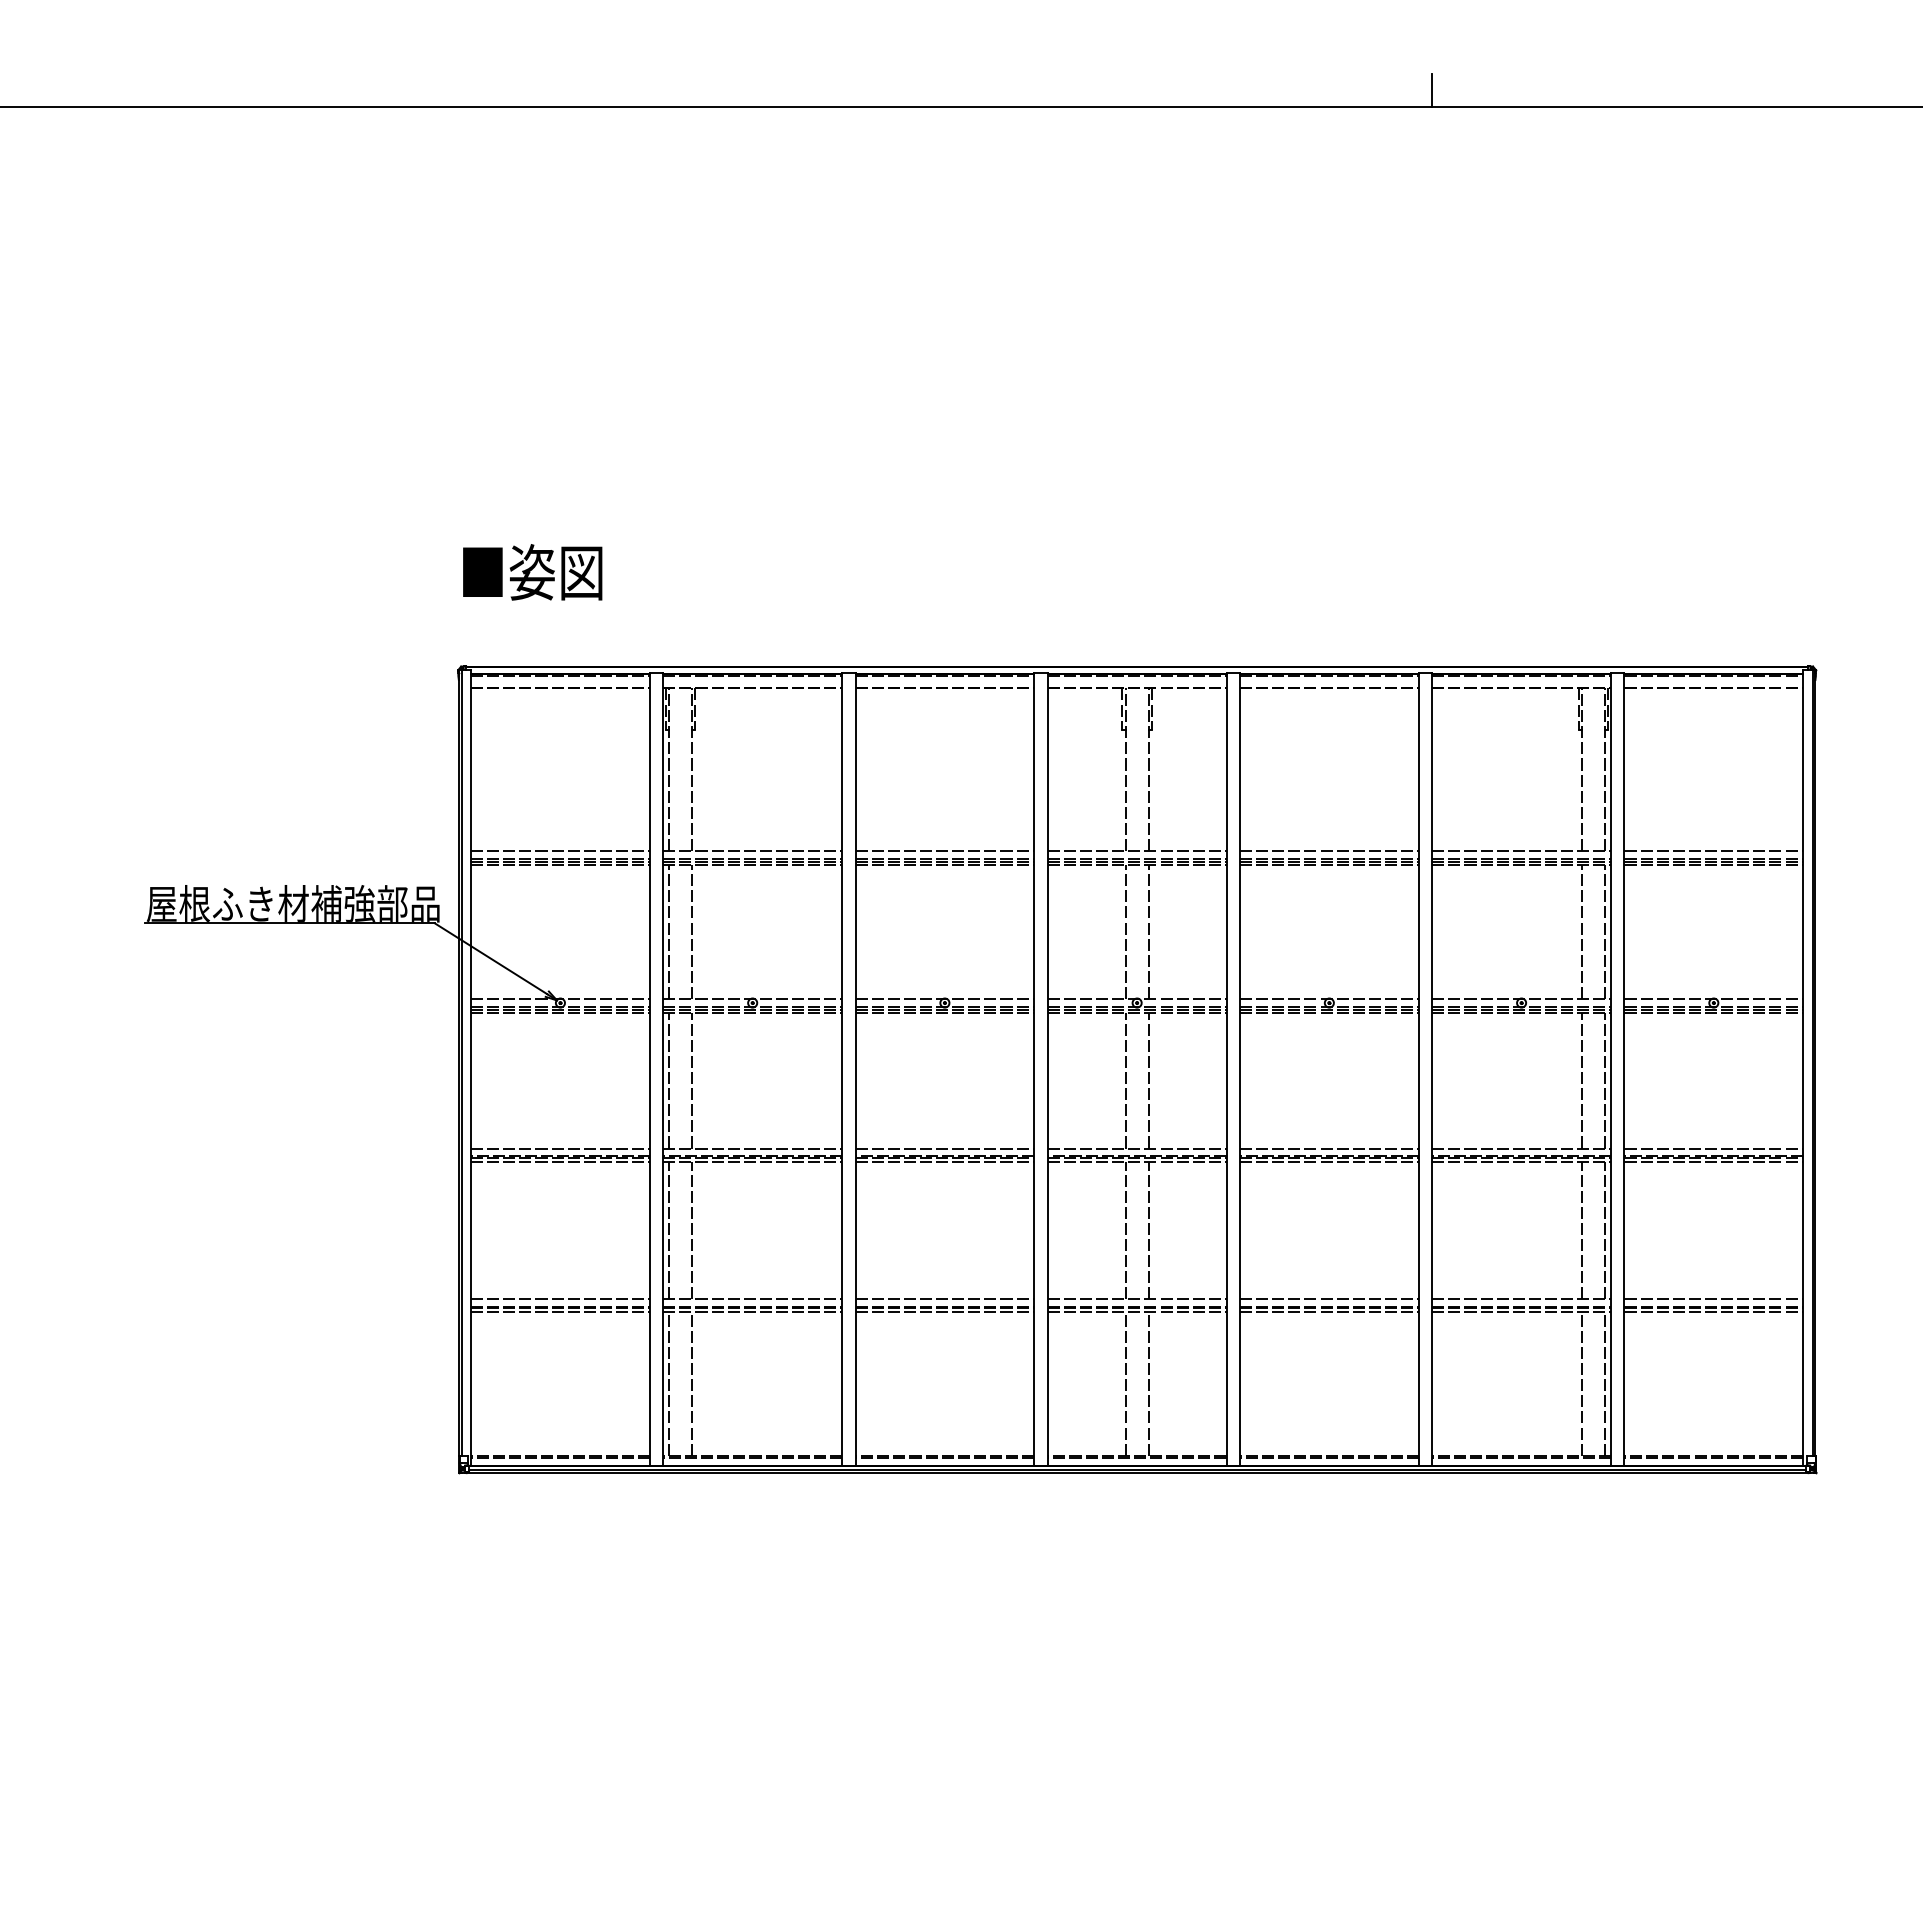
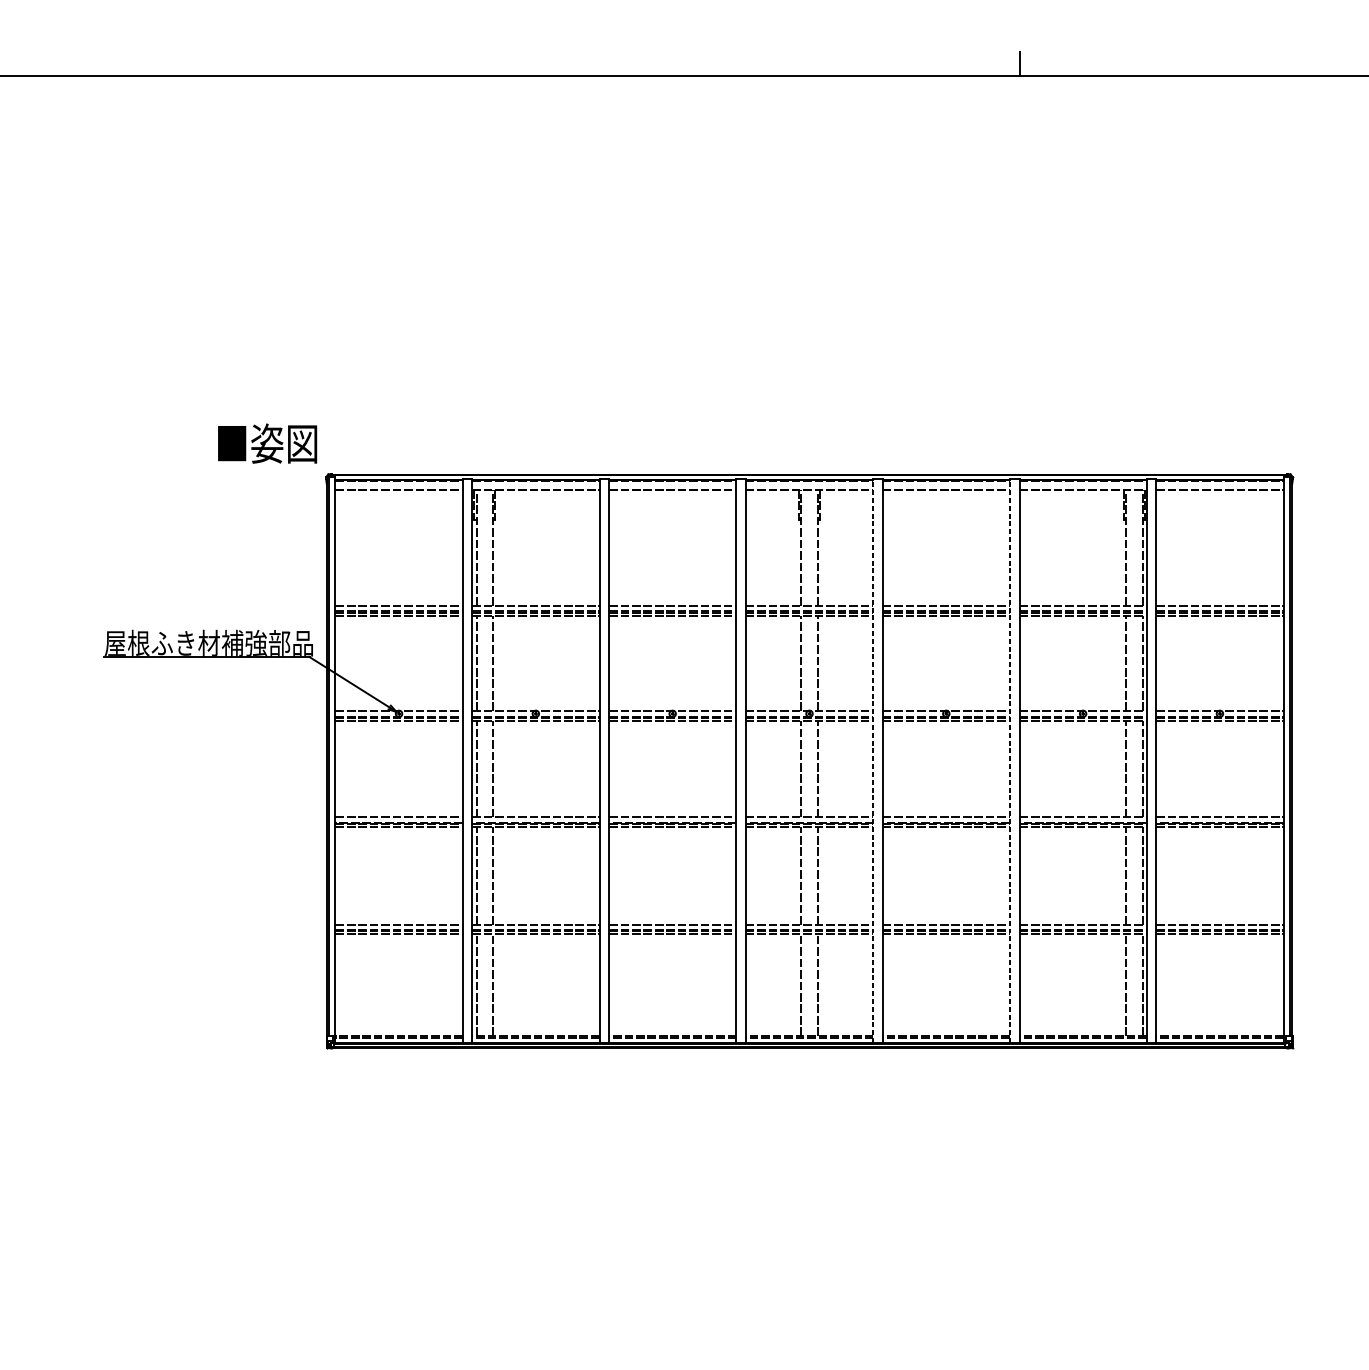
text: (532, 572) -> (267, 443), moved
line: (1226, 1068) -> (873, 760), solid -> dashed
line: (1418, 1068) -> (1009, 760), solid -> dashed

